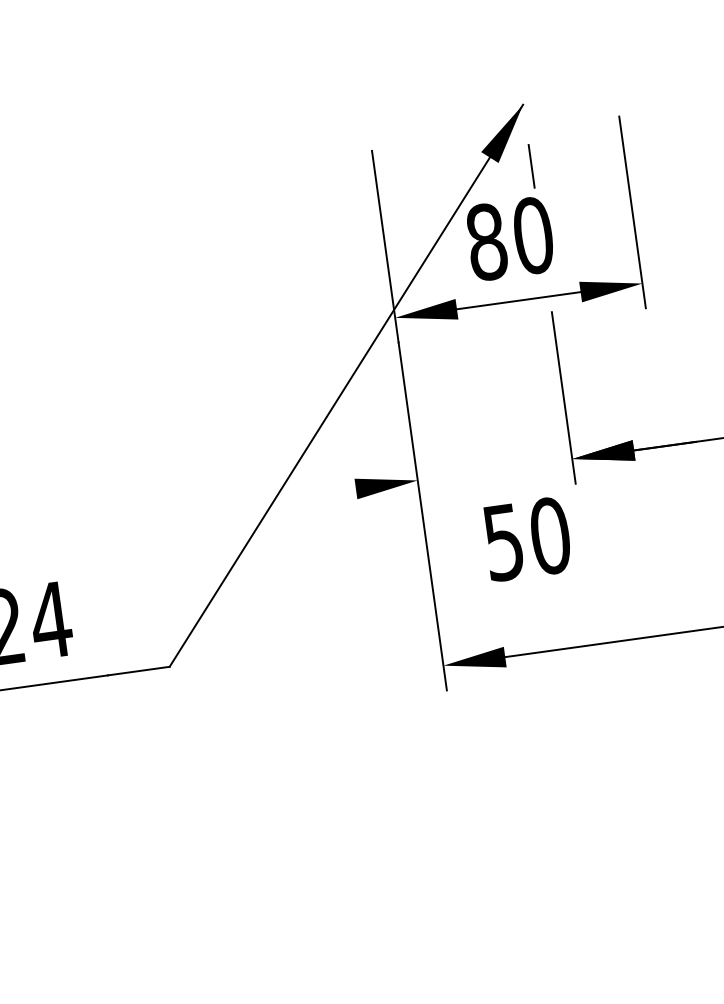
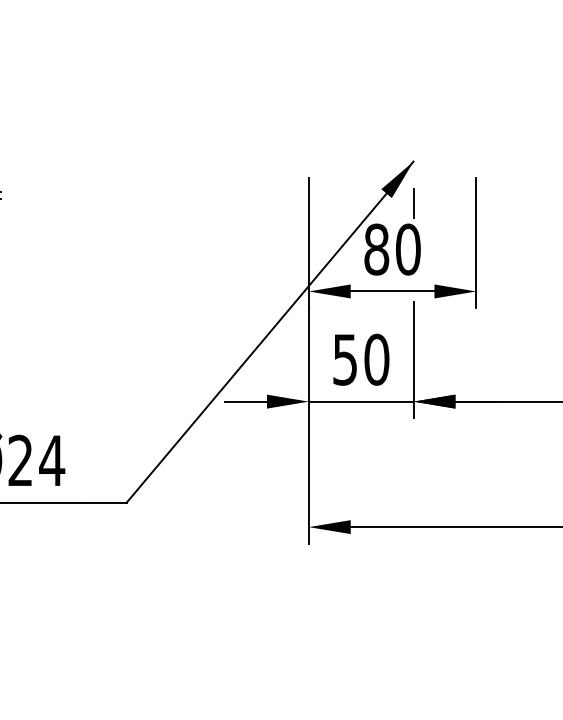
line: (493, 469) -> (360, 401), added
line: (324, 493) -> (245, 401), added
text: (527, 538) -> (361, 359), moved

